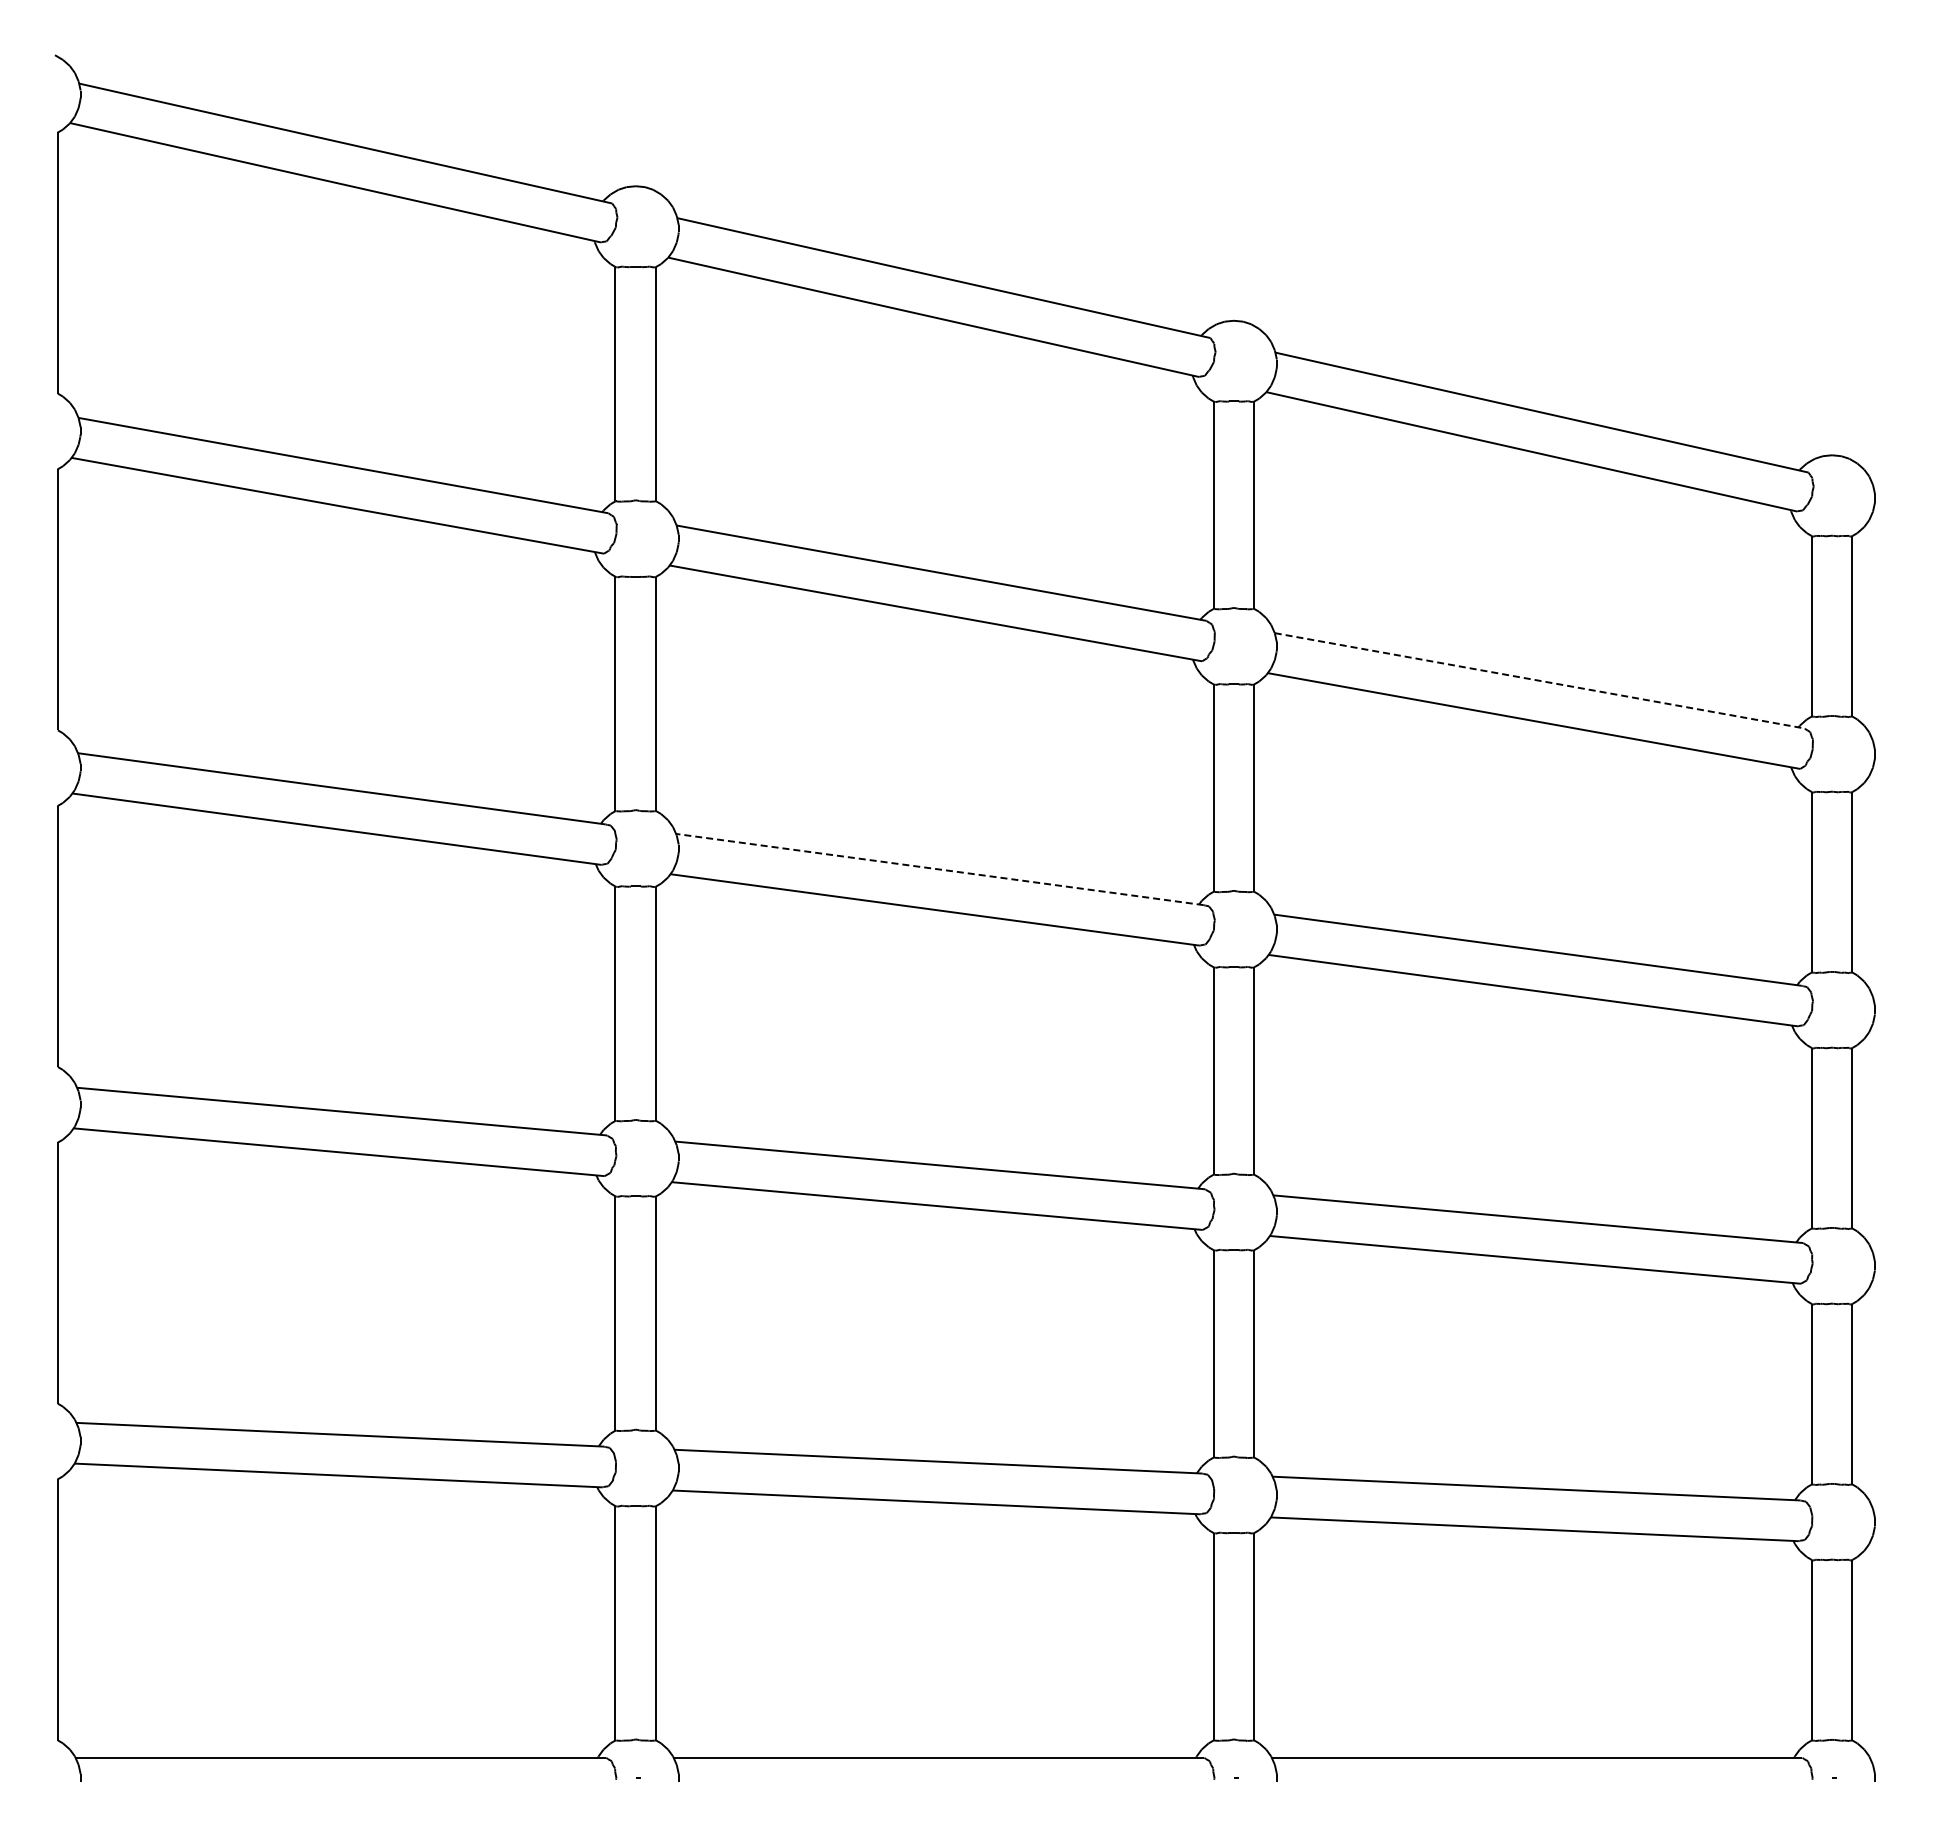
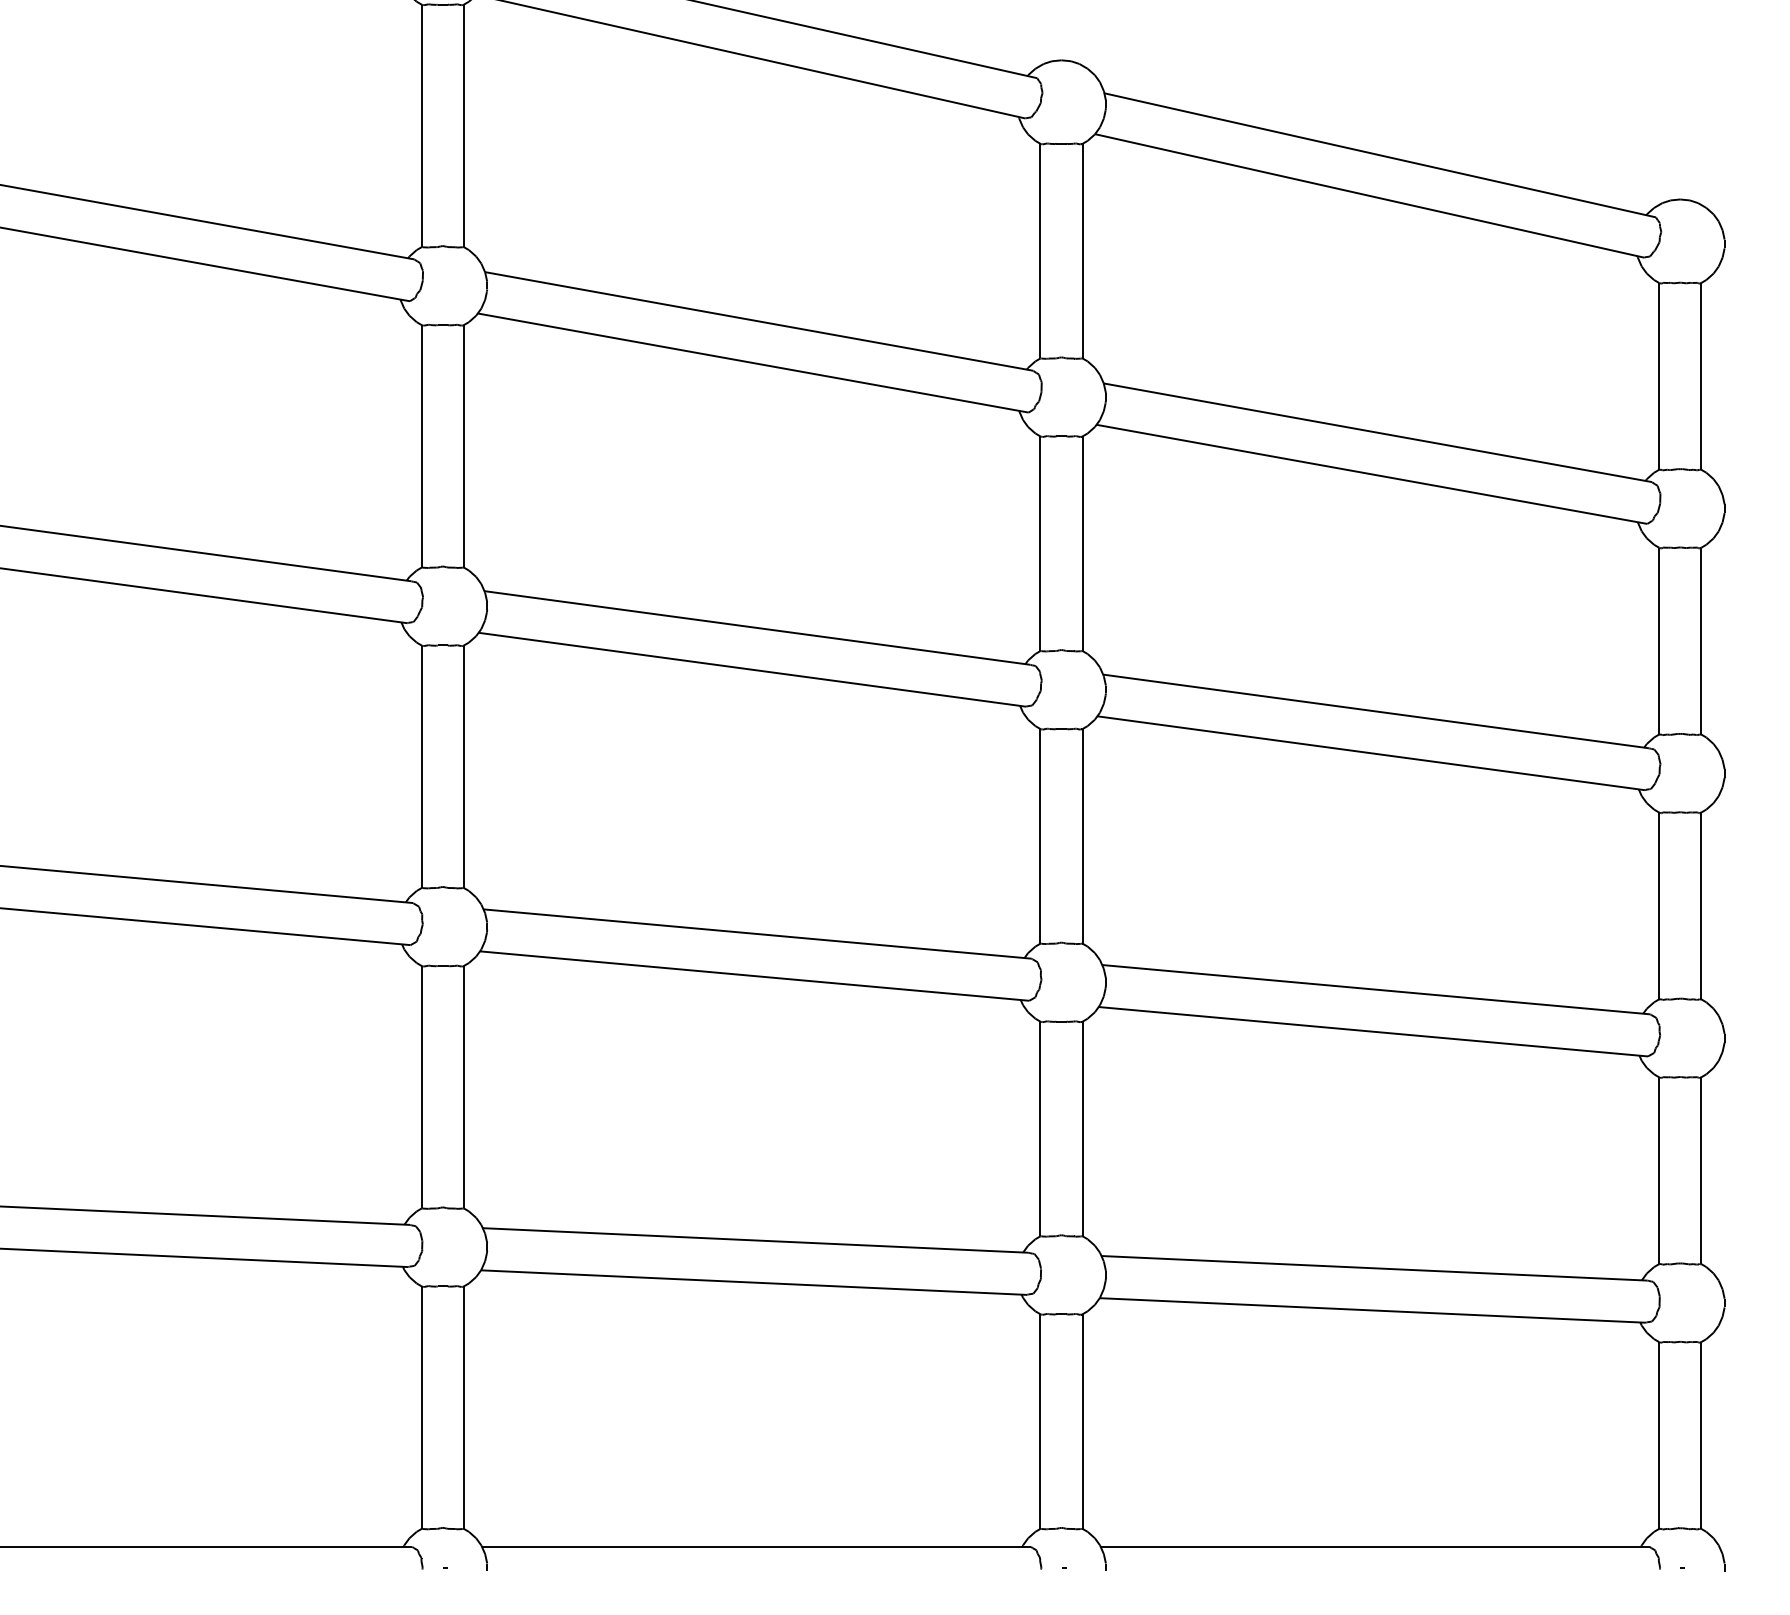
line: (1540, 680) -> (1378, 432), dashed -> solid
line: (939, 869) -> (756, 627), dashed -> solid

